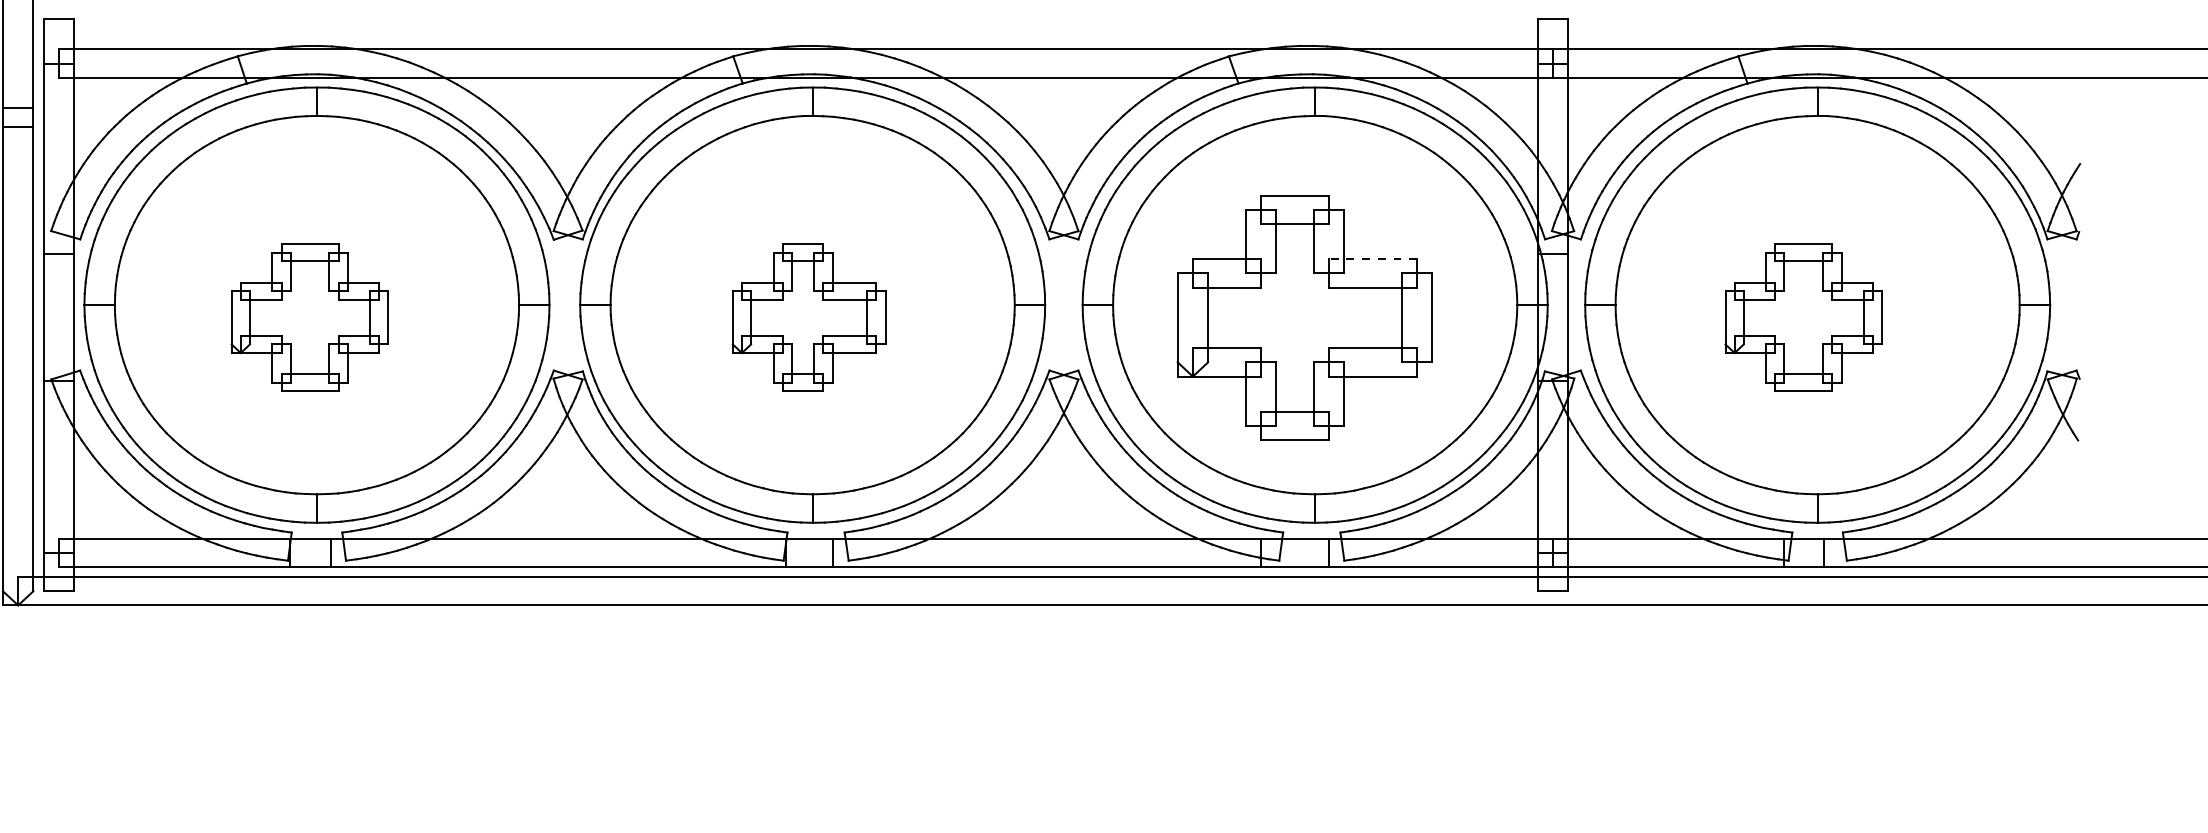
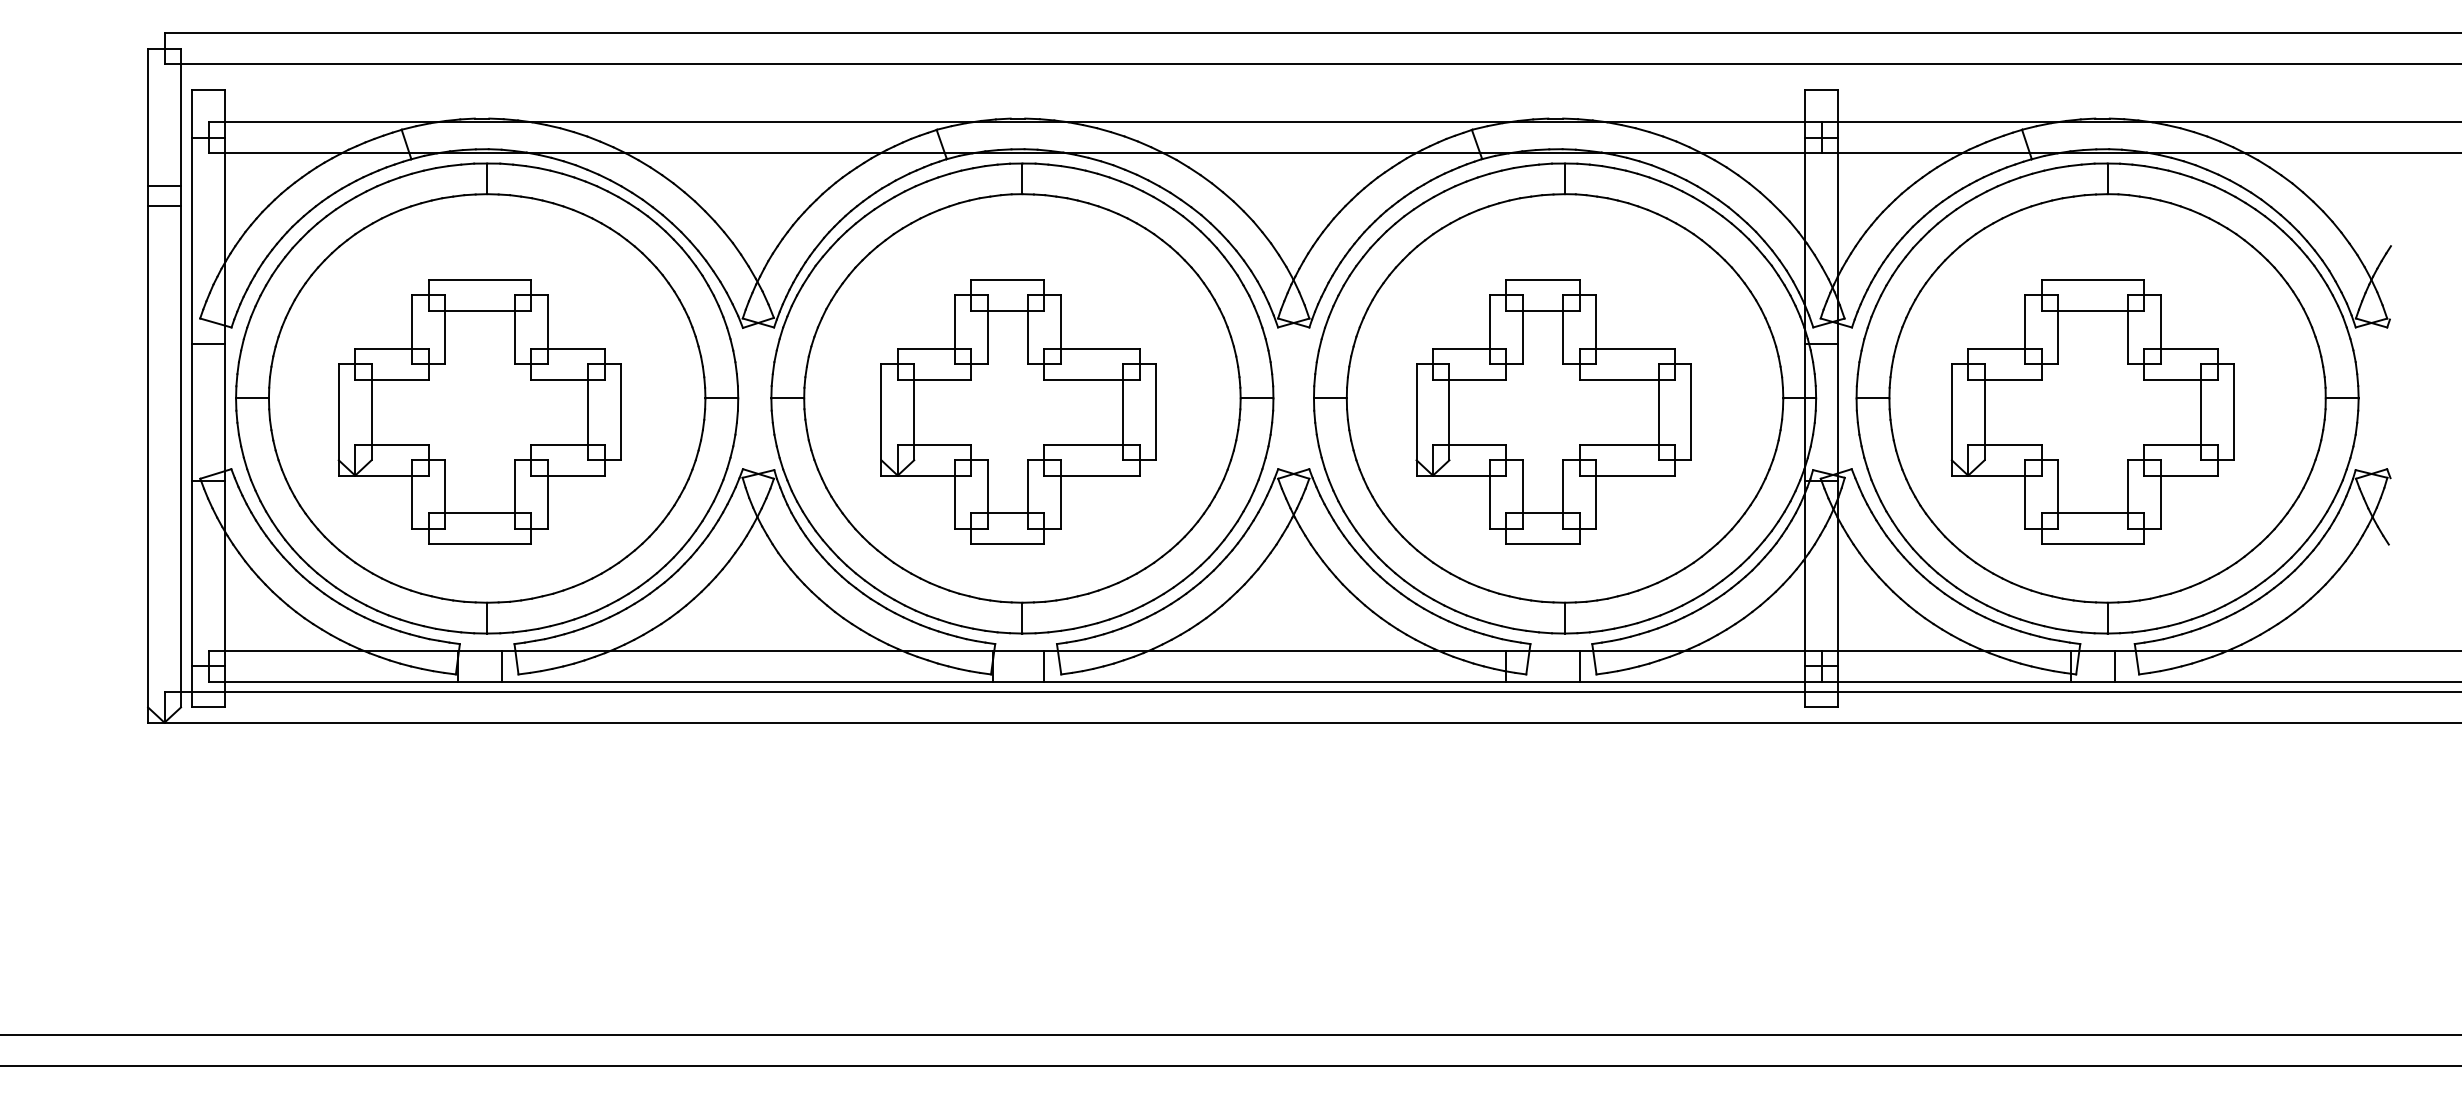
line: (1373, 258) -> (1627, 348), dashed -> solid
part: (309, 317) -> (479, 411), size x1.67
part: (809, 317) -> (1018, 411), size x1.67
part: (1803, 317) -> (2092, 411), size x1.67

